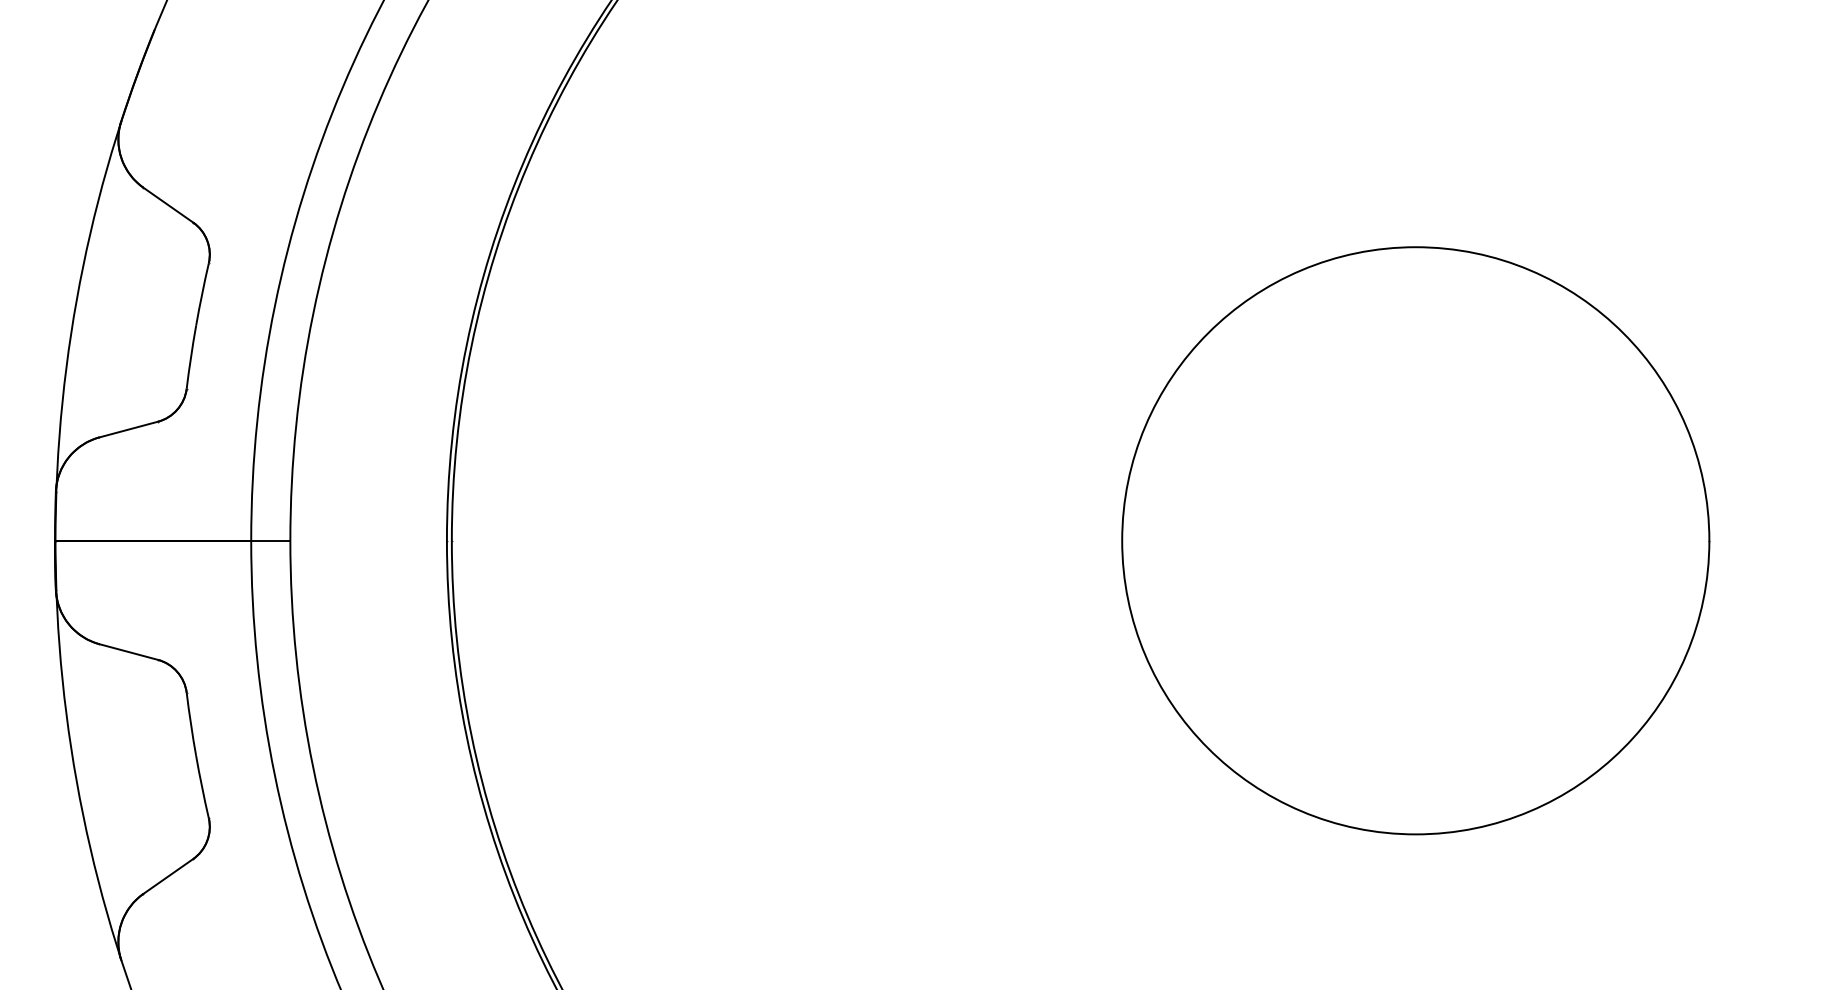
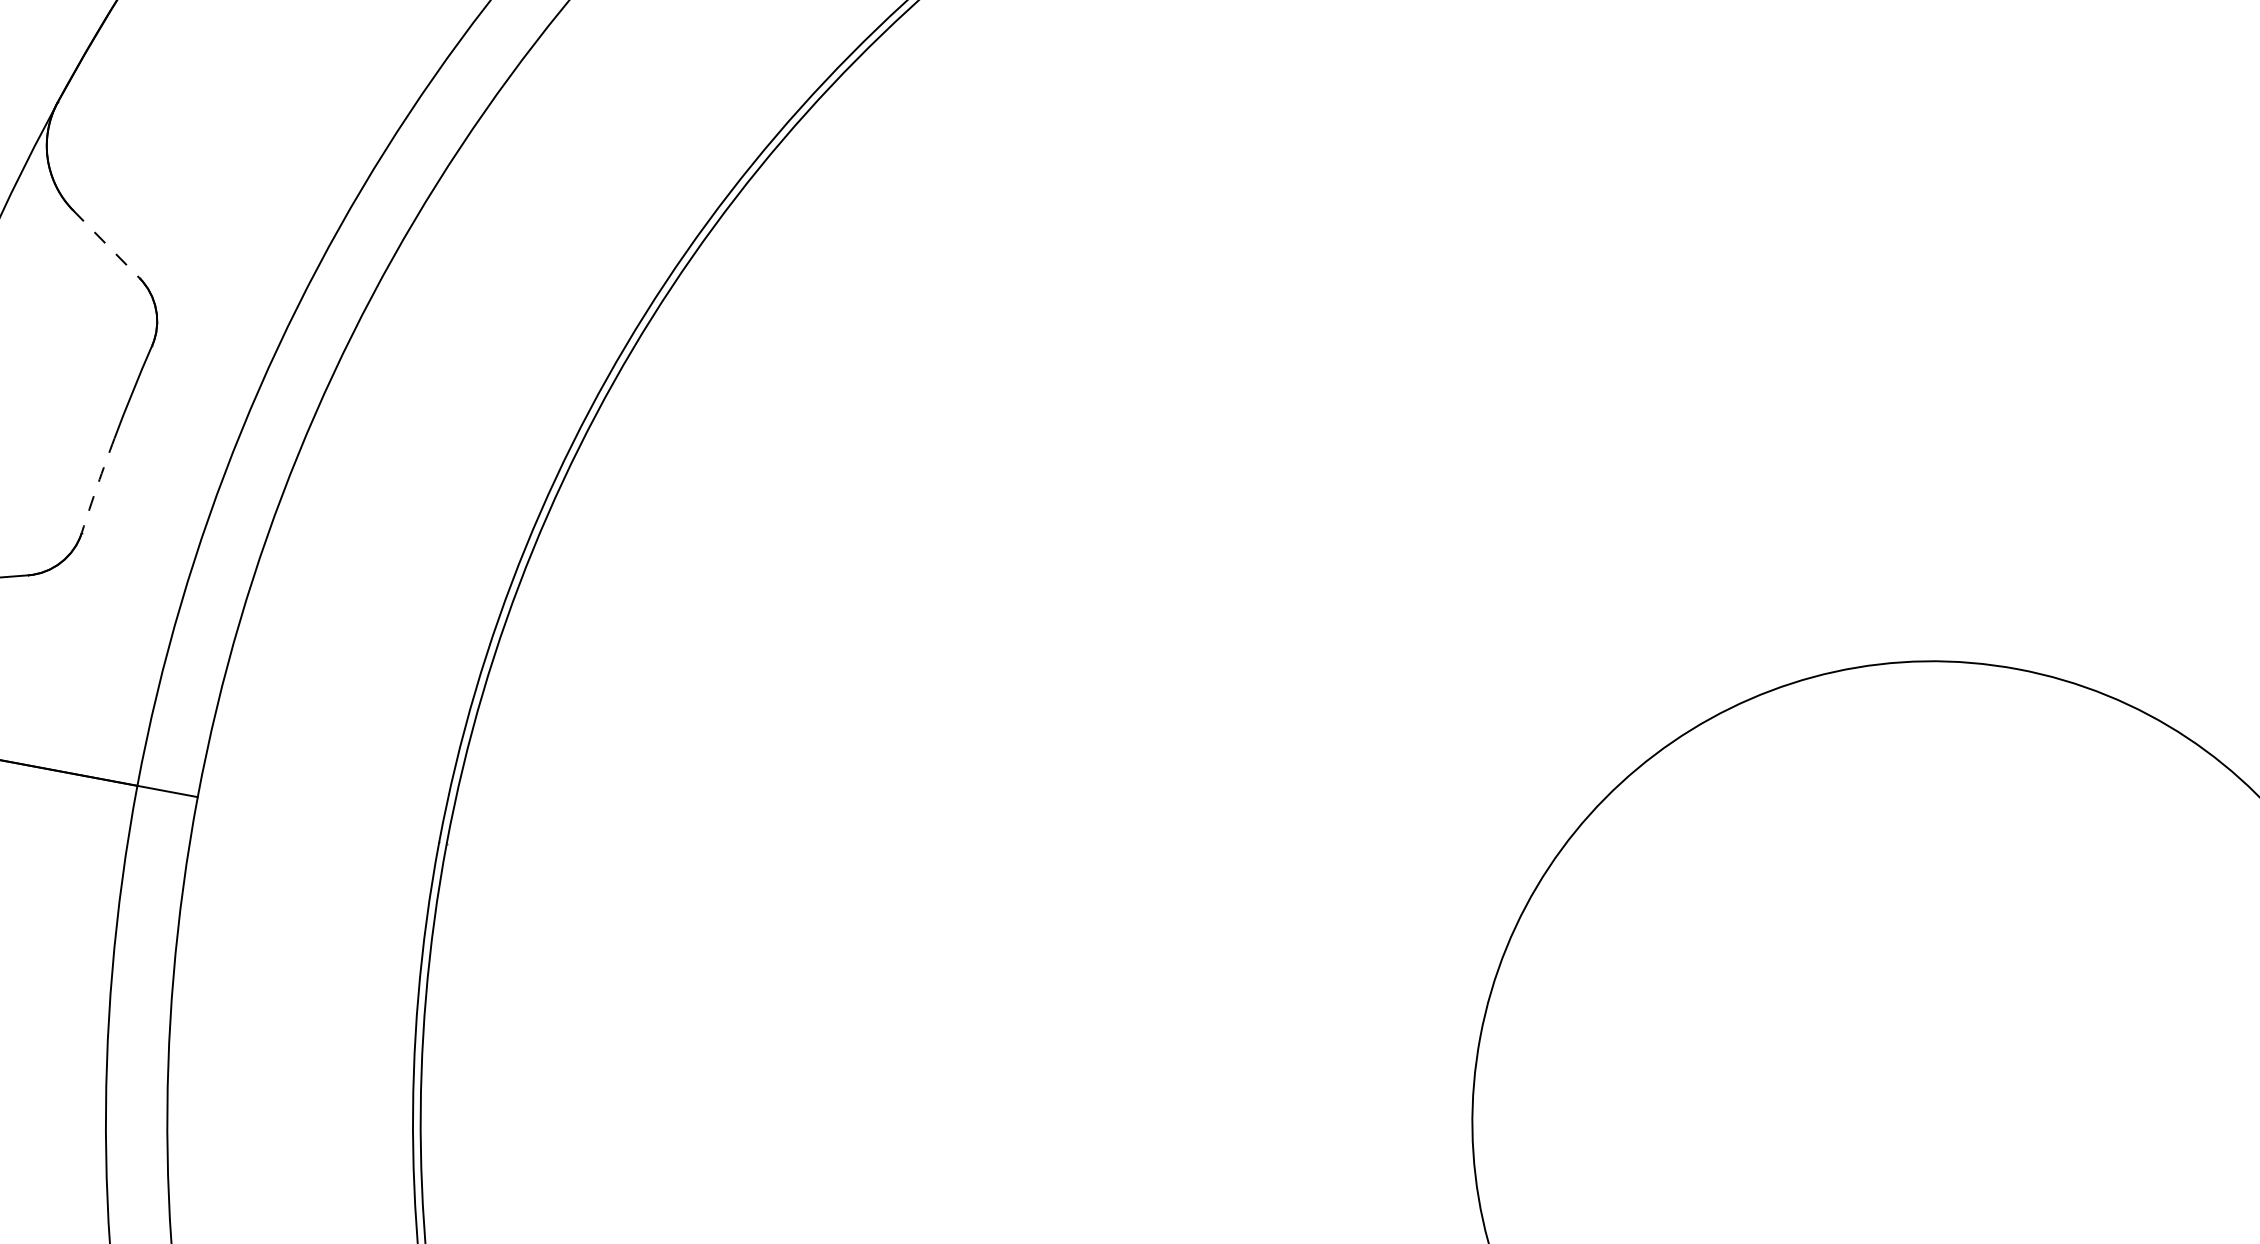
line: (168, 205) -> (106, 244), solid -> dashed
arc: (191, 357) -> (98, 485), solid -> dashed

